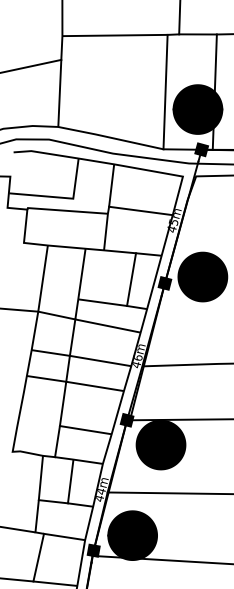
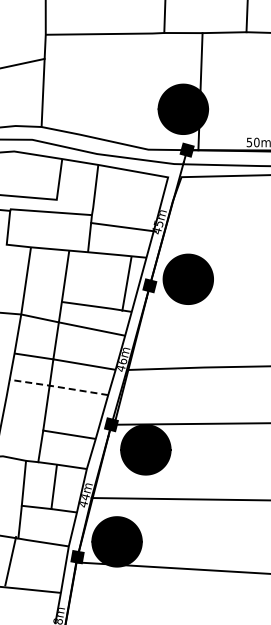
line: (165, 92) -> (150, 91), removed
line: (140, 211) -> (123, 227), moved
line: (131, 279) -> (126, 283), moved
line: (74, 383) -> (58, 387), solid -> dashed
line: (38, 557) -> (10, 561), moved

